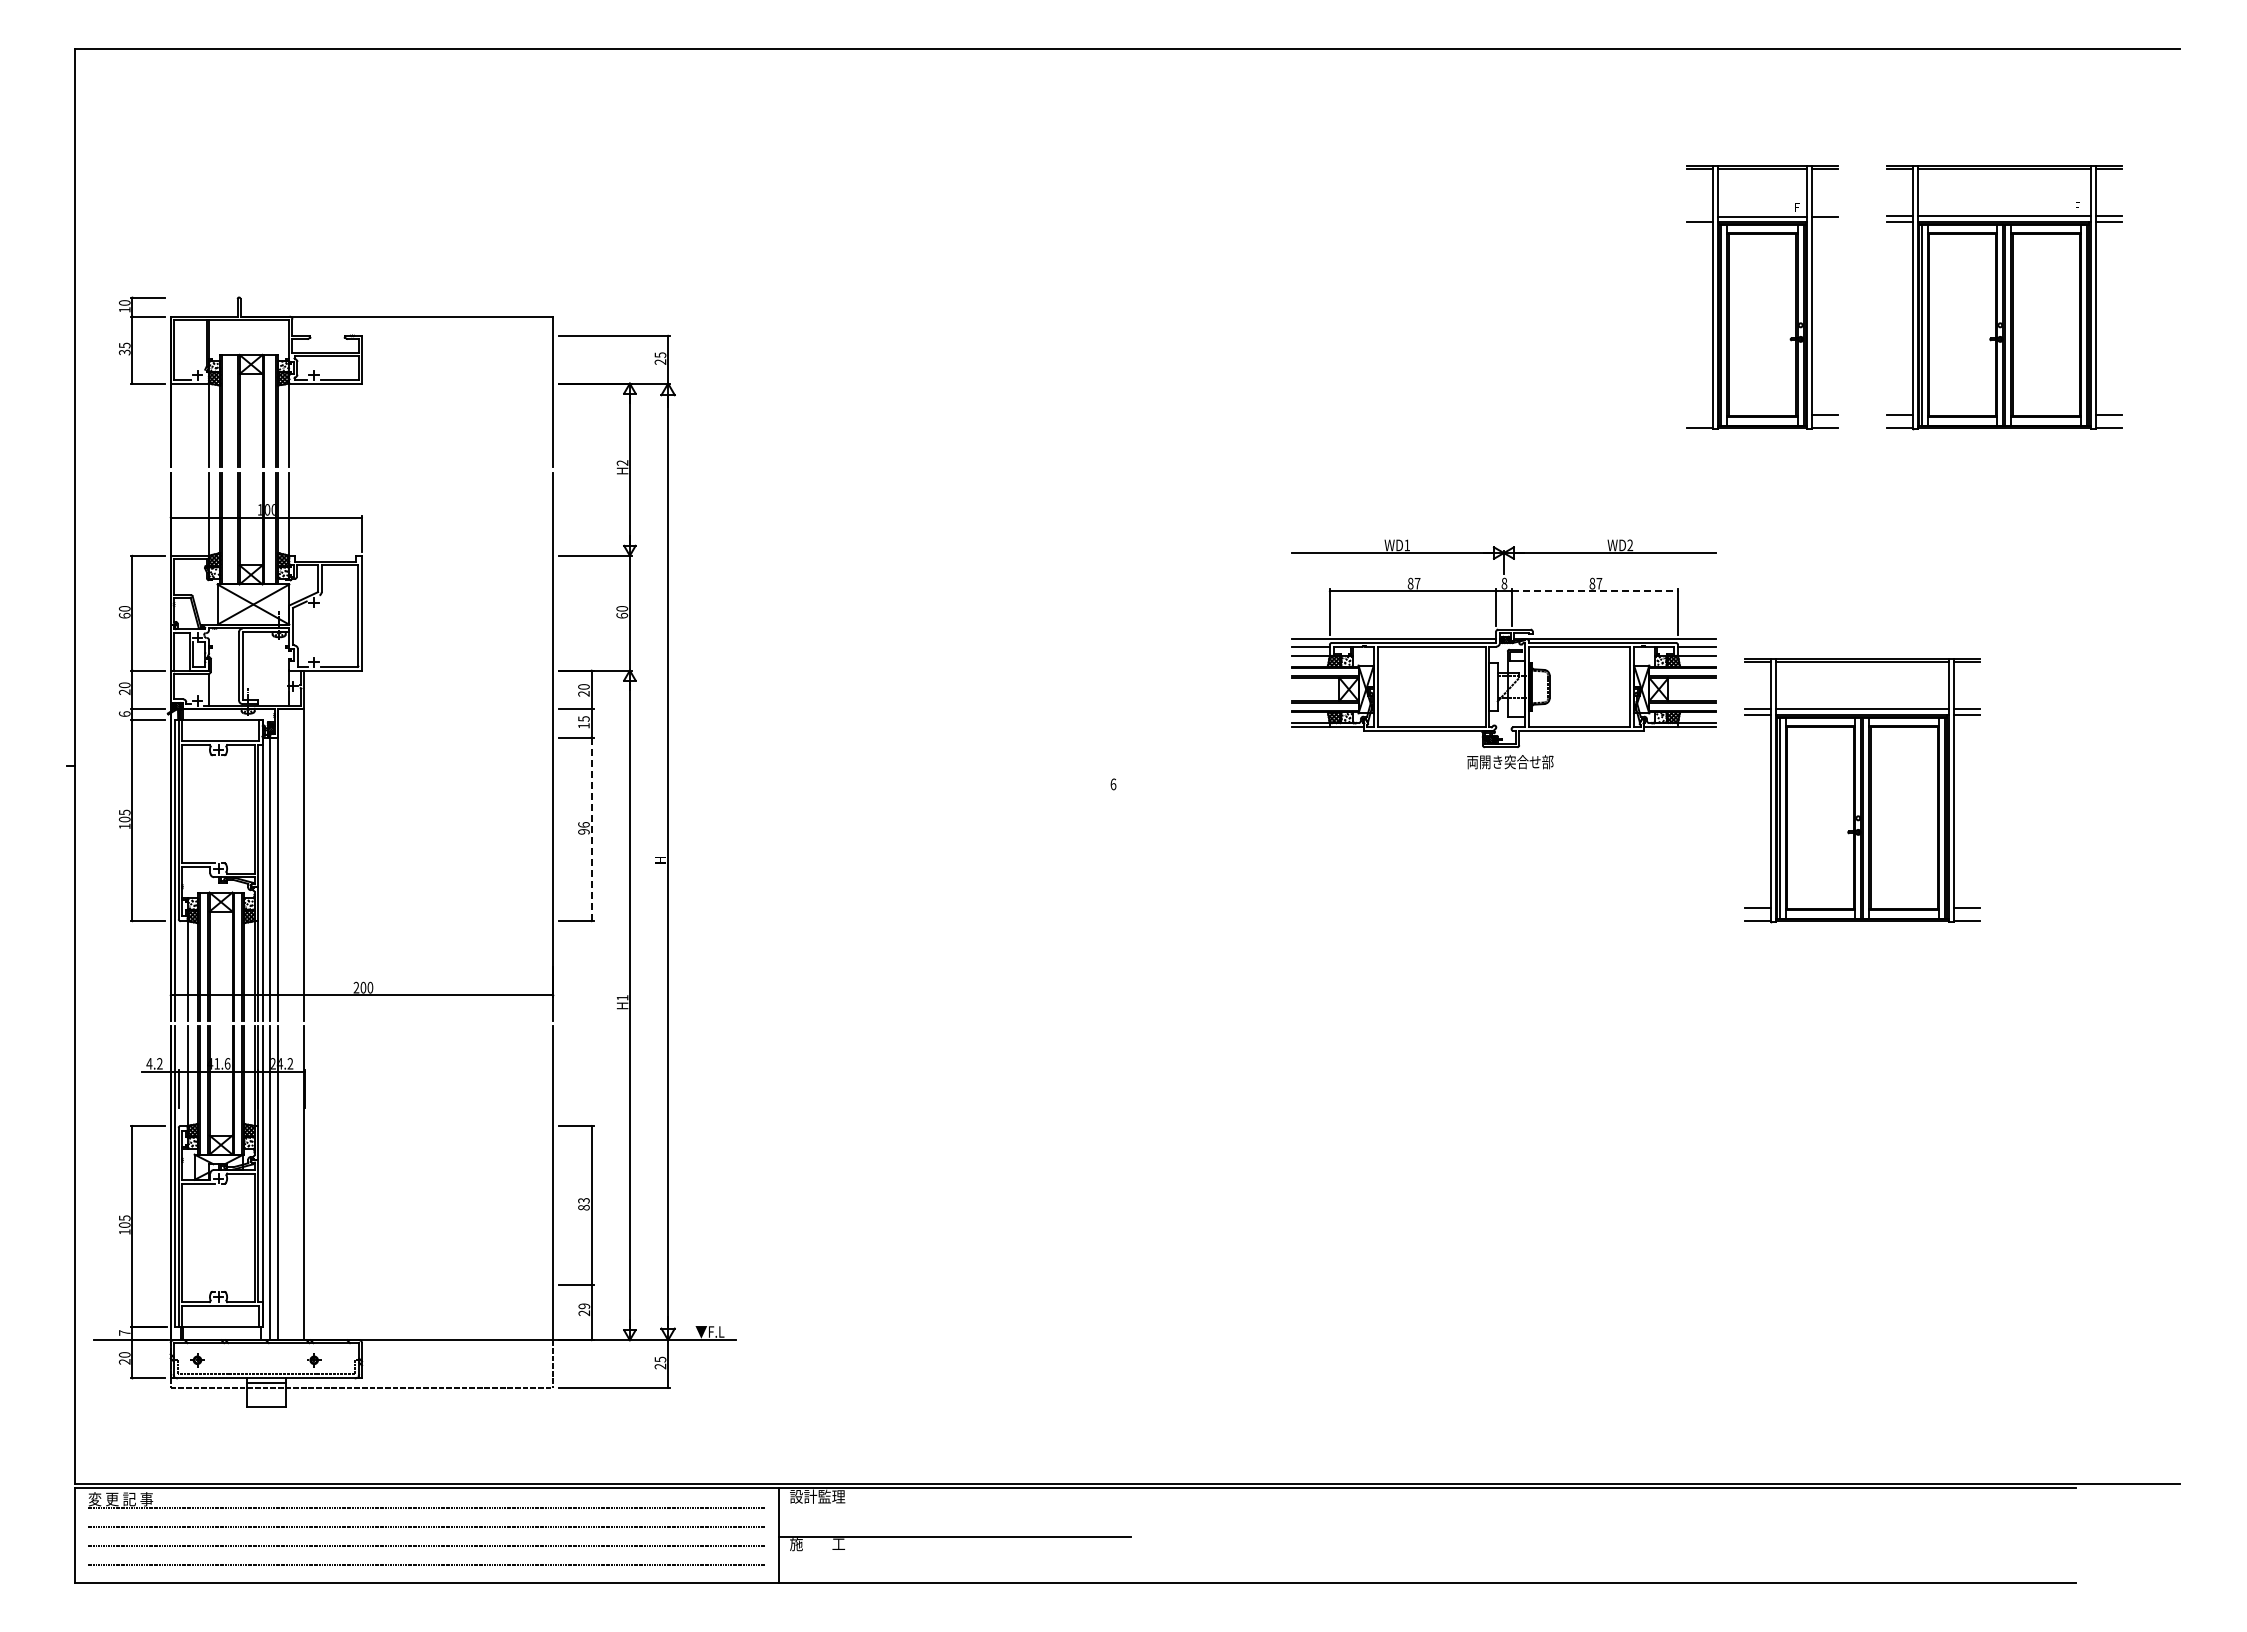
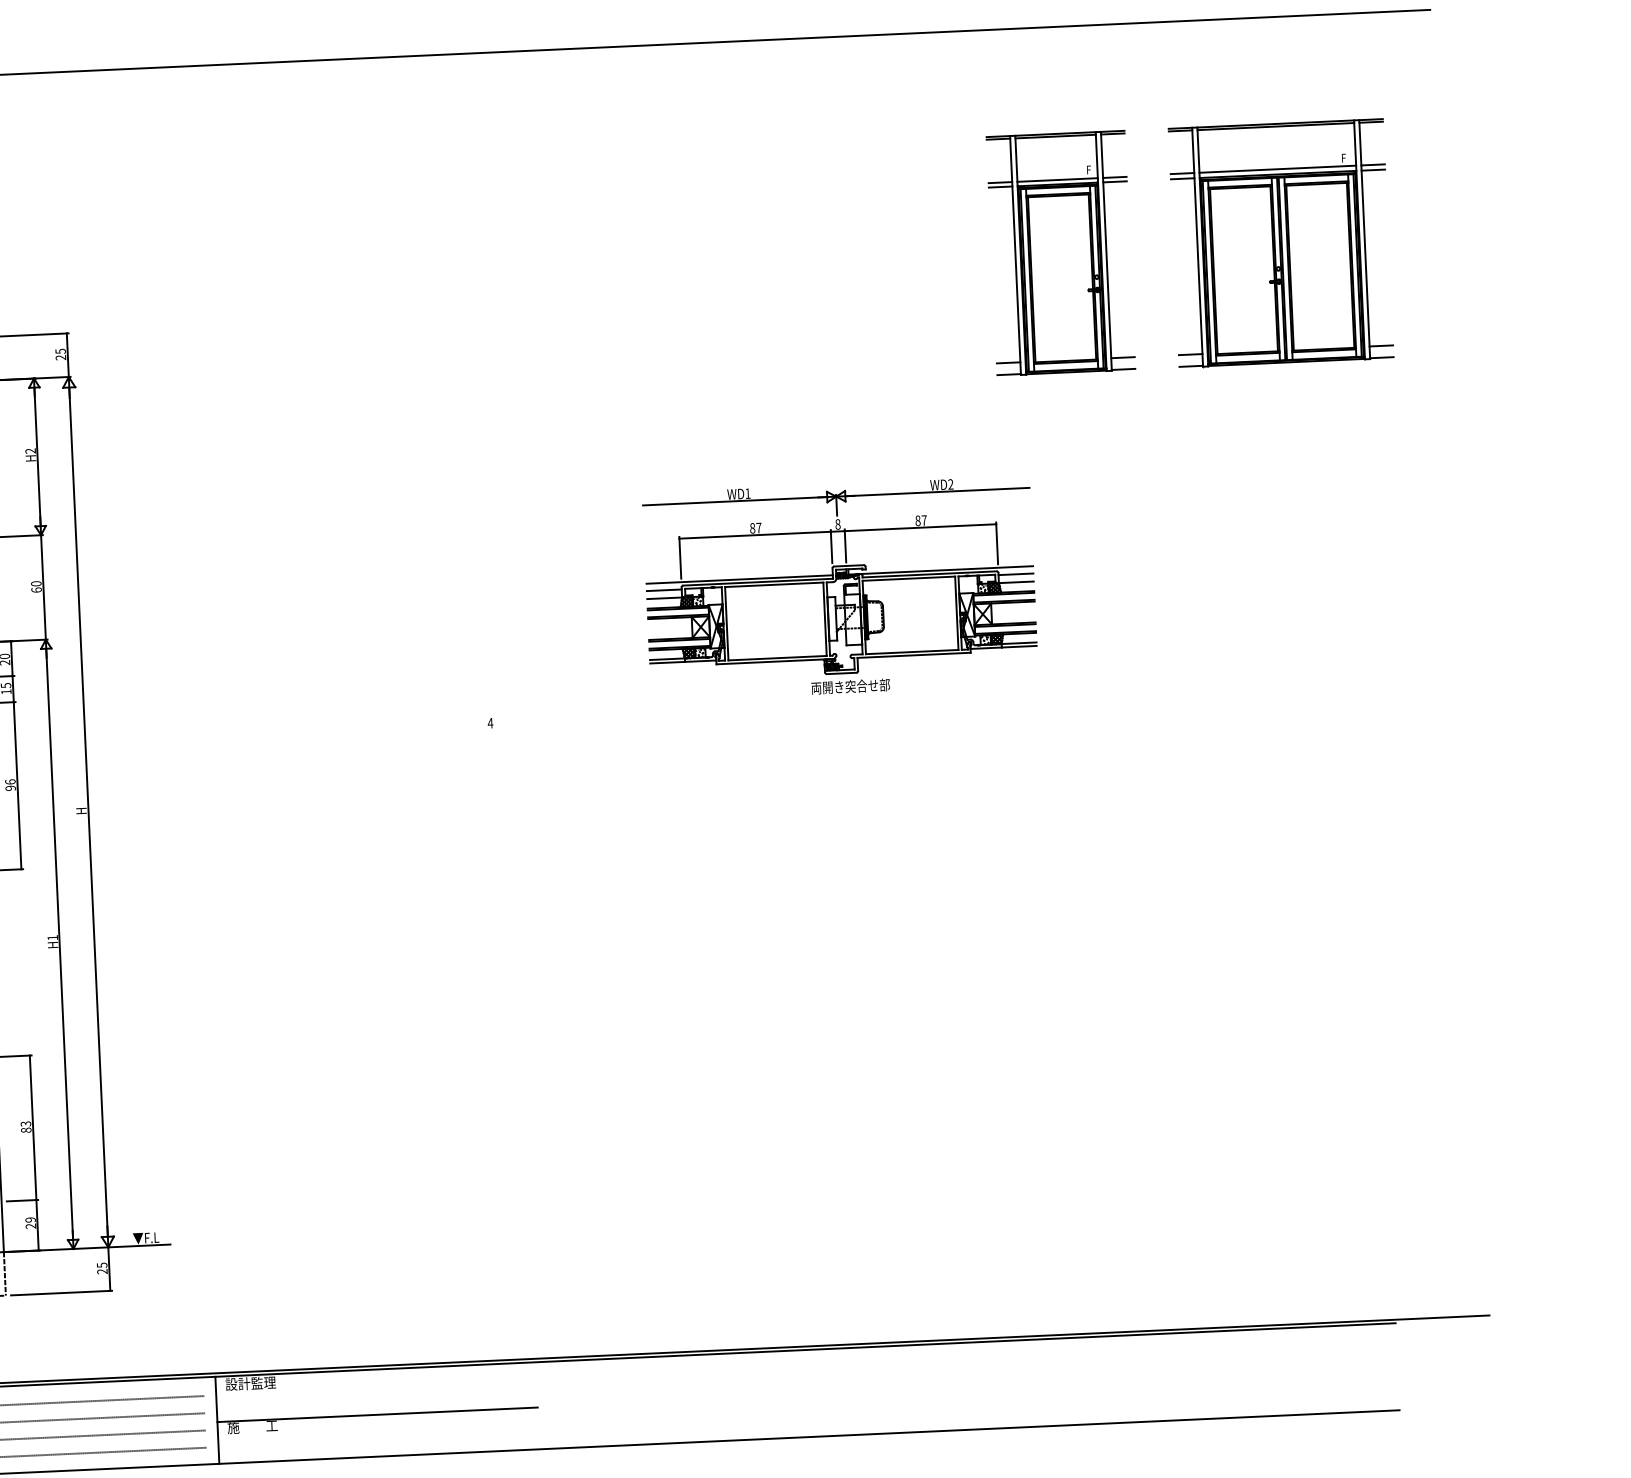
line: (1699, 216) -> (1000, 182), added
line: (1825, 221) -> (1115, 181), added
line: (1699, 414) -> (1008, 362), added
line: (1595, 591) -> (921, 527), dashed -> solid
text: (1113, 784) -> (490, 723), 6 -> 4
part: (1862, 790) -> (1172, 697), removed
line: (591, 829) -> (17, 785), dashed -> solid

